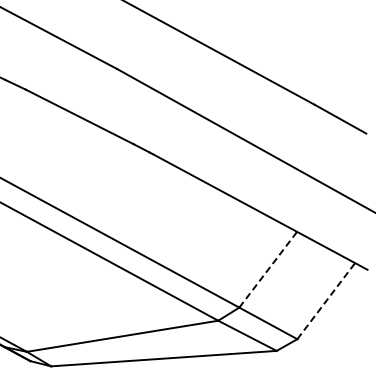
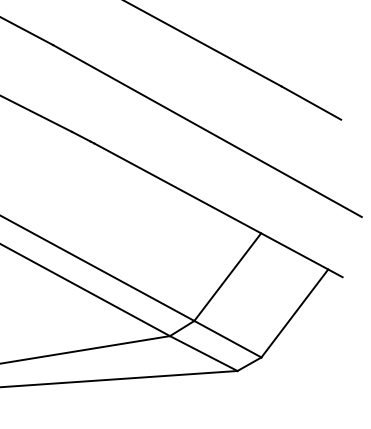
line: (268, 269) -> (228, 276), dashed -> solid
line: (326, 301) -> (295, 313), dashed -> solid

